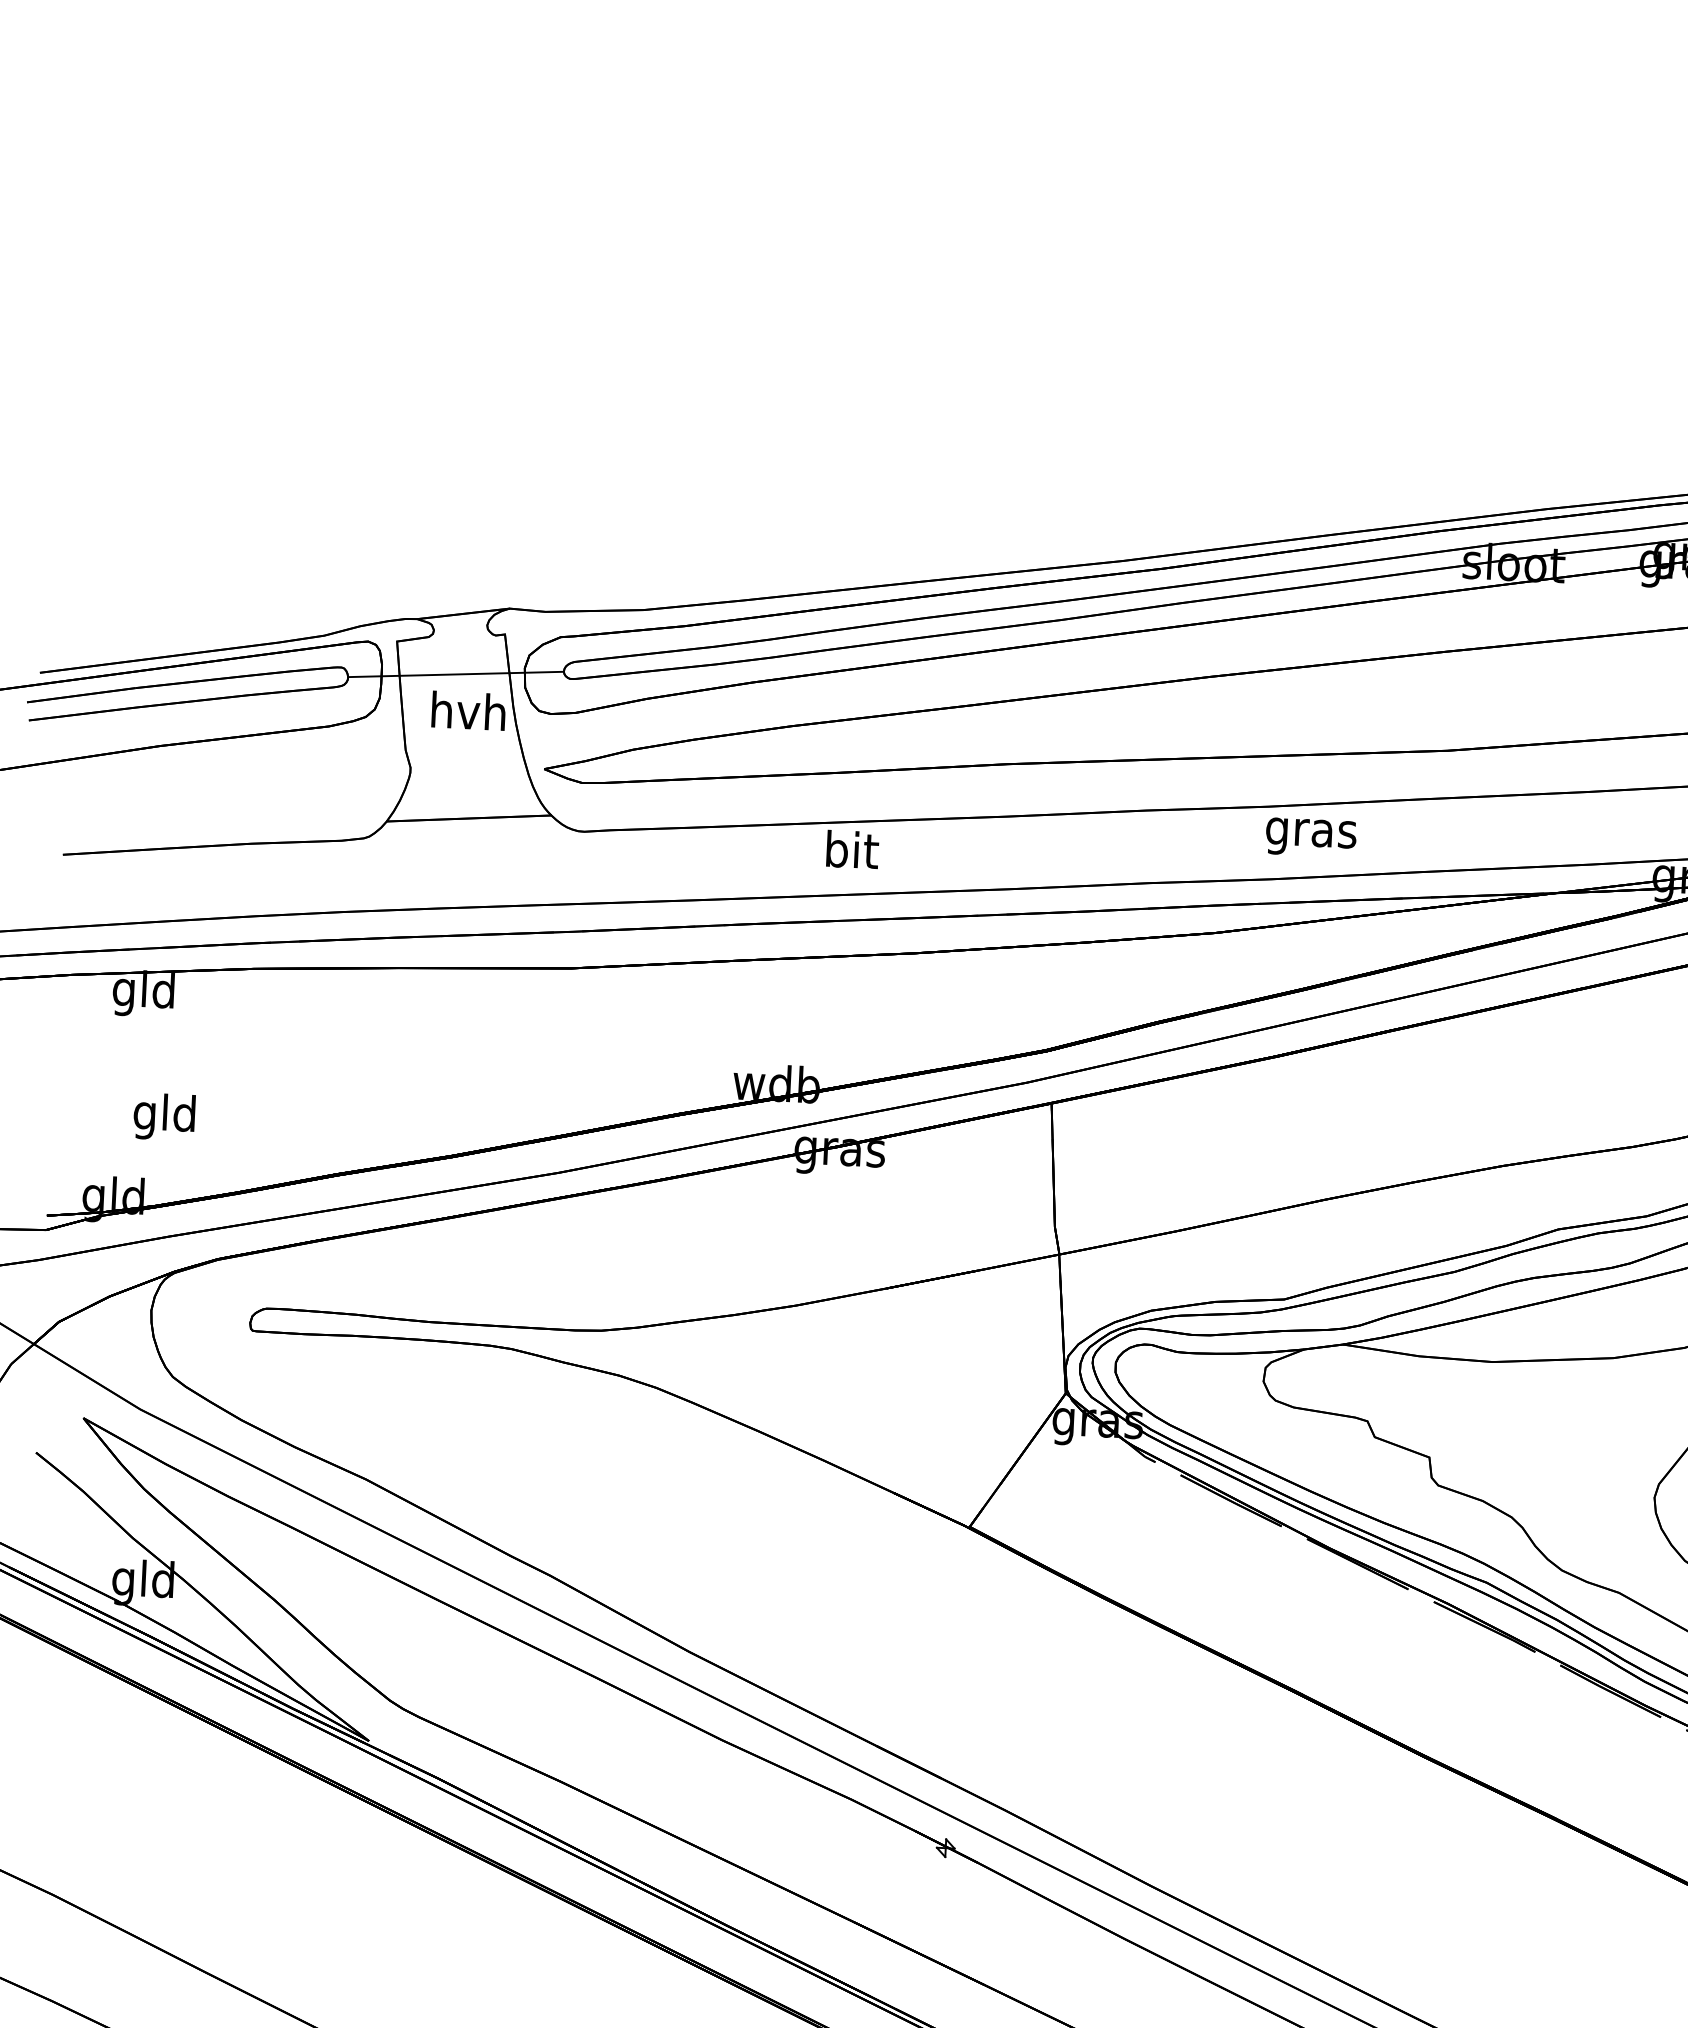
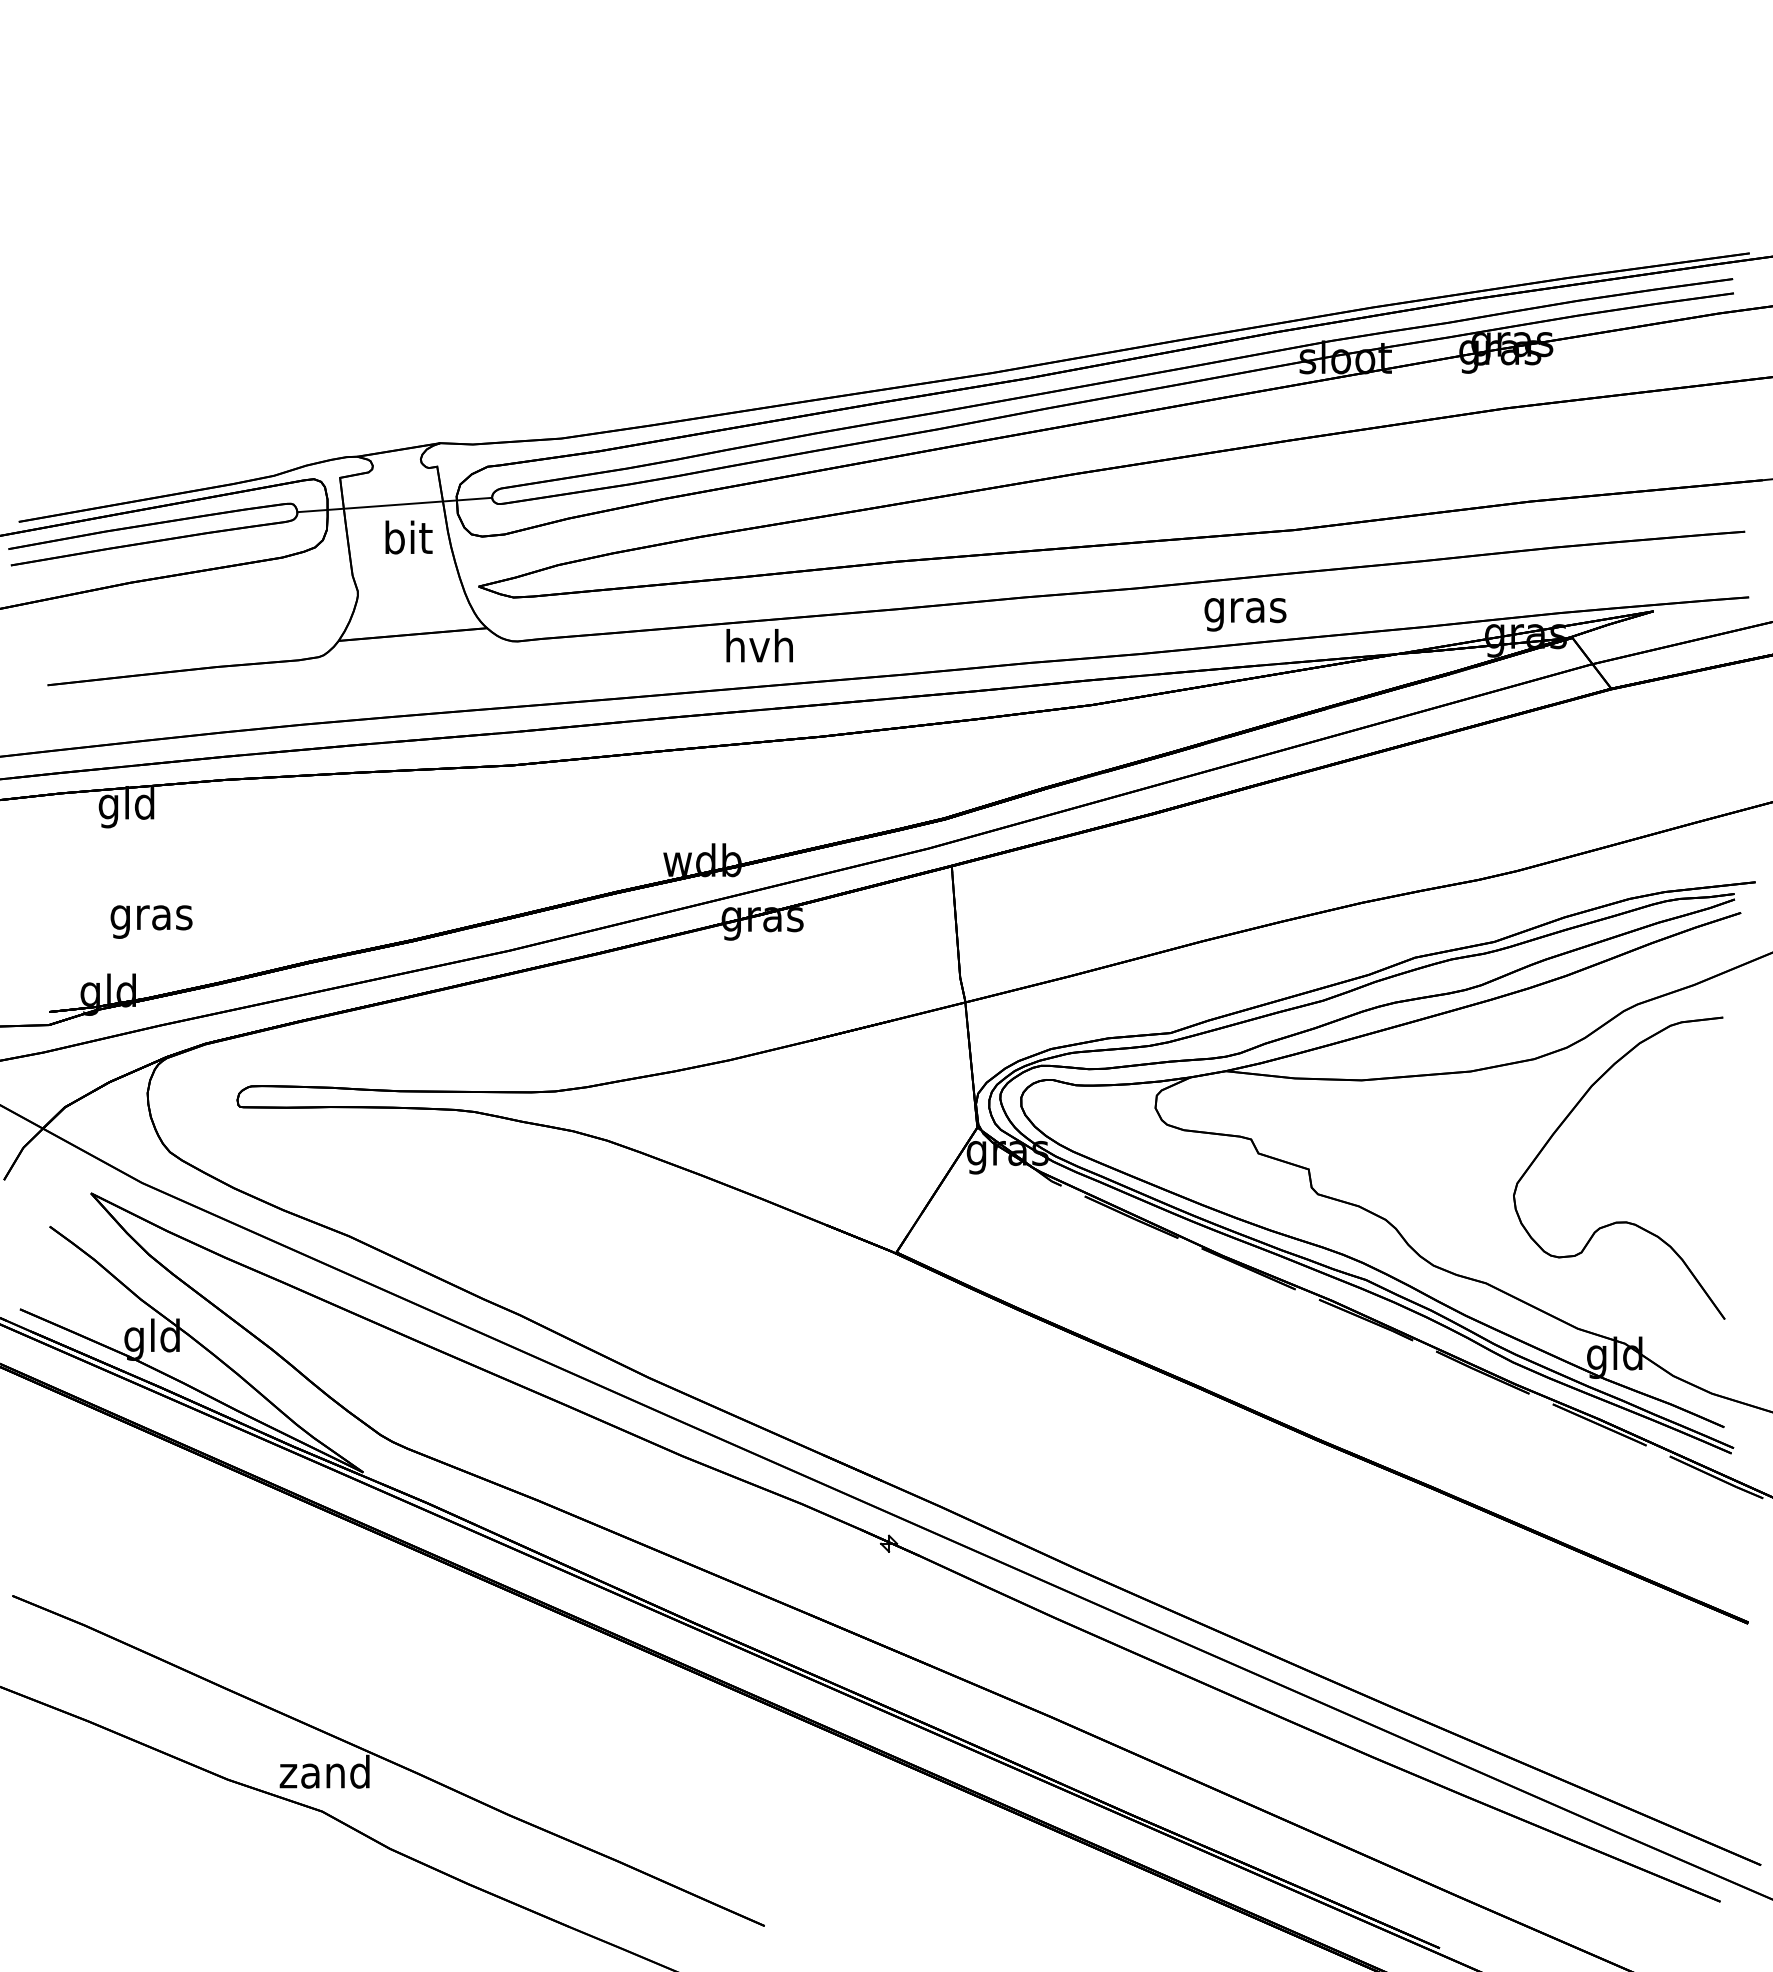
text: (468, 711) -> (407, 537), hvh -> bit
text: (1311, 837) -> (1245, 614), moved
text: (851, 849) -> (759, 645), bit -> hvh
text: (165, 1116) -> (151, 917), gld -> gras

